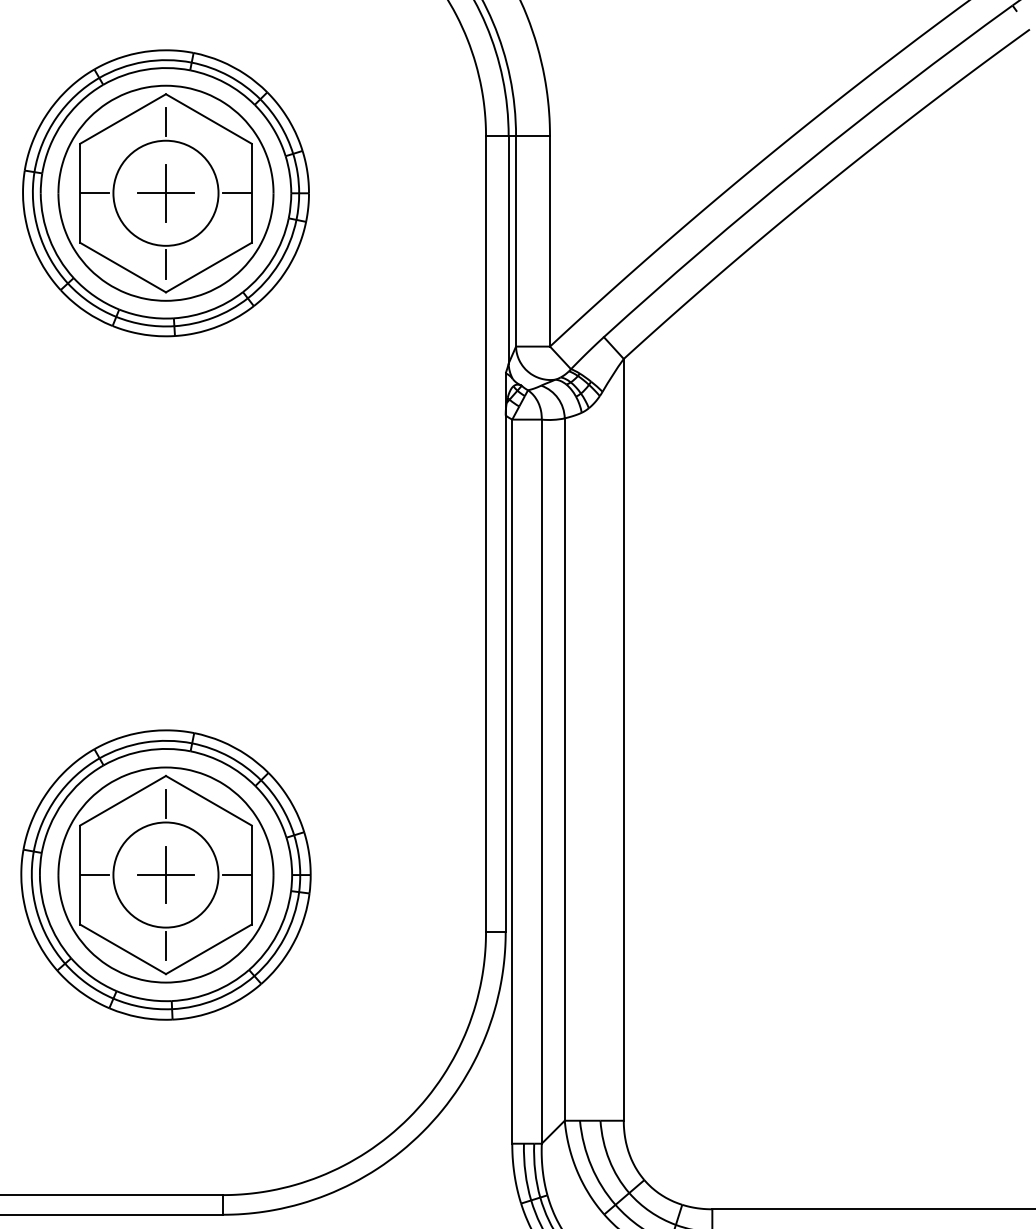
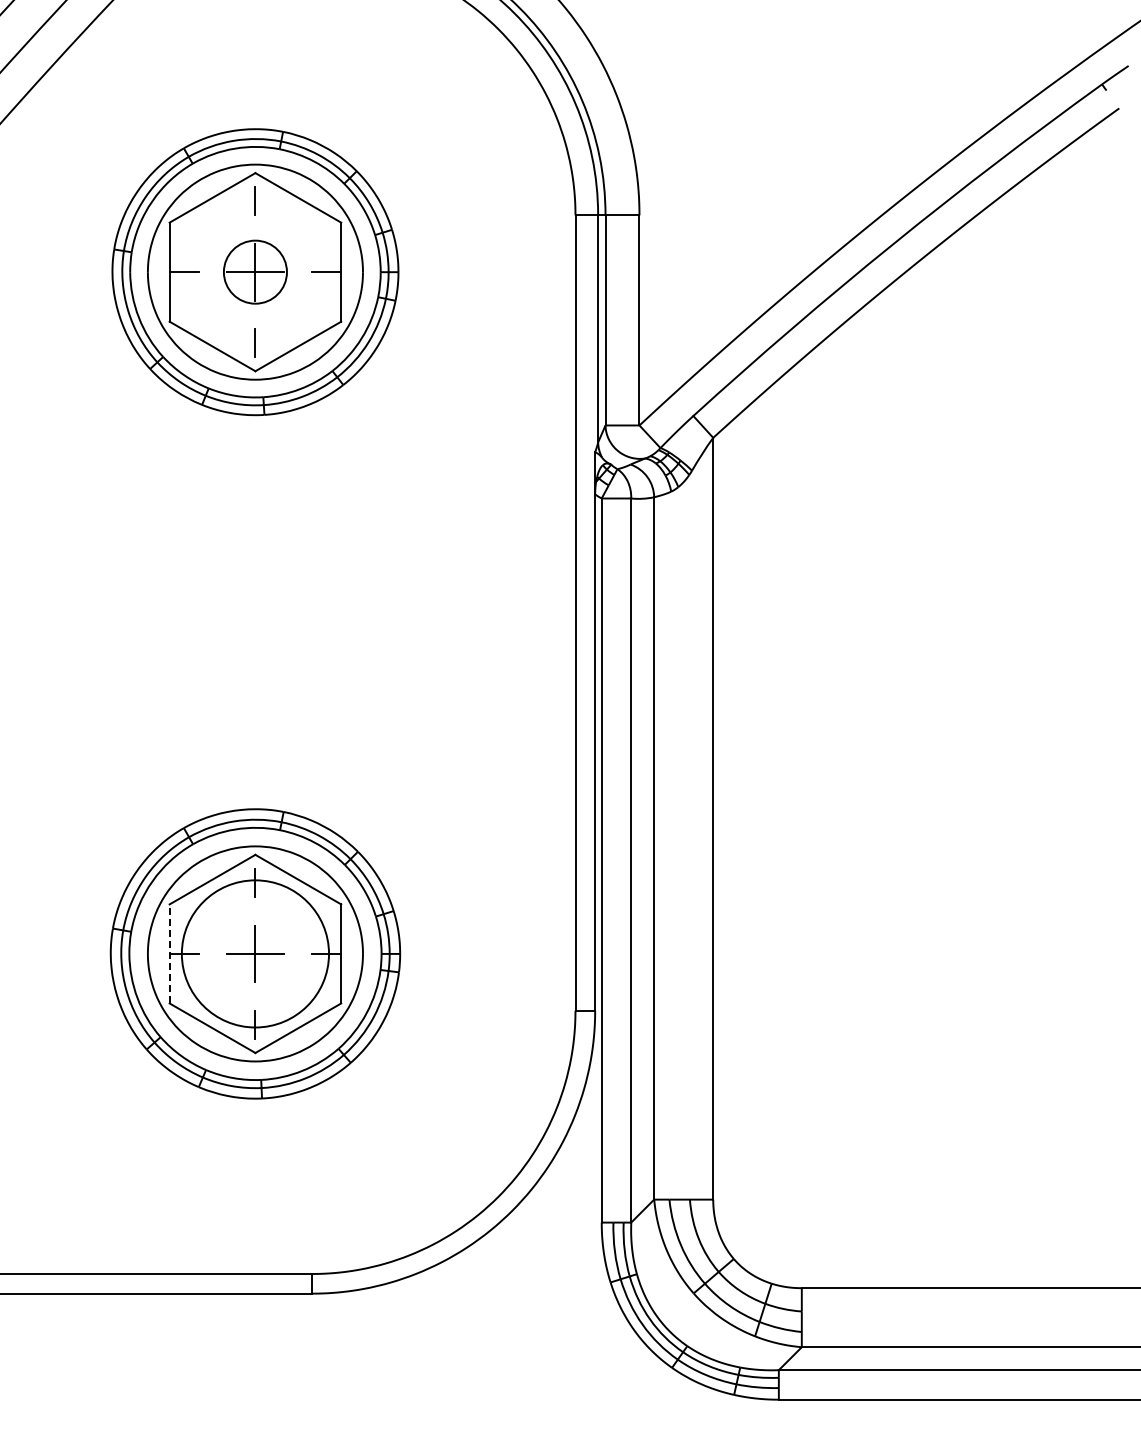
circle: (165, 192) -> (254, 271), size x0.6
line: (80, 874) -> (169, 953), solid -> dashed
circle: (165, 874) -> (254, 953), size x1.4

